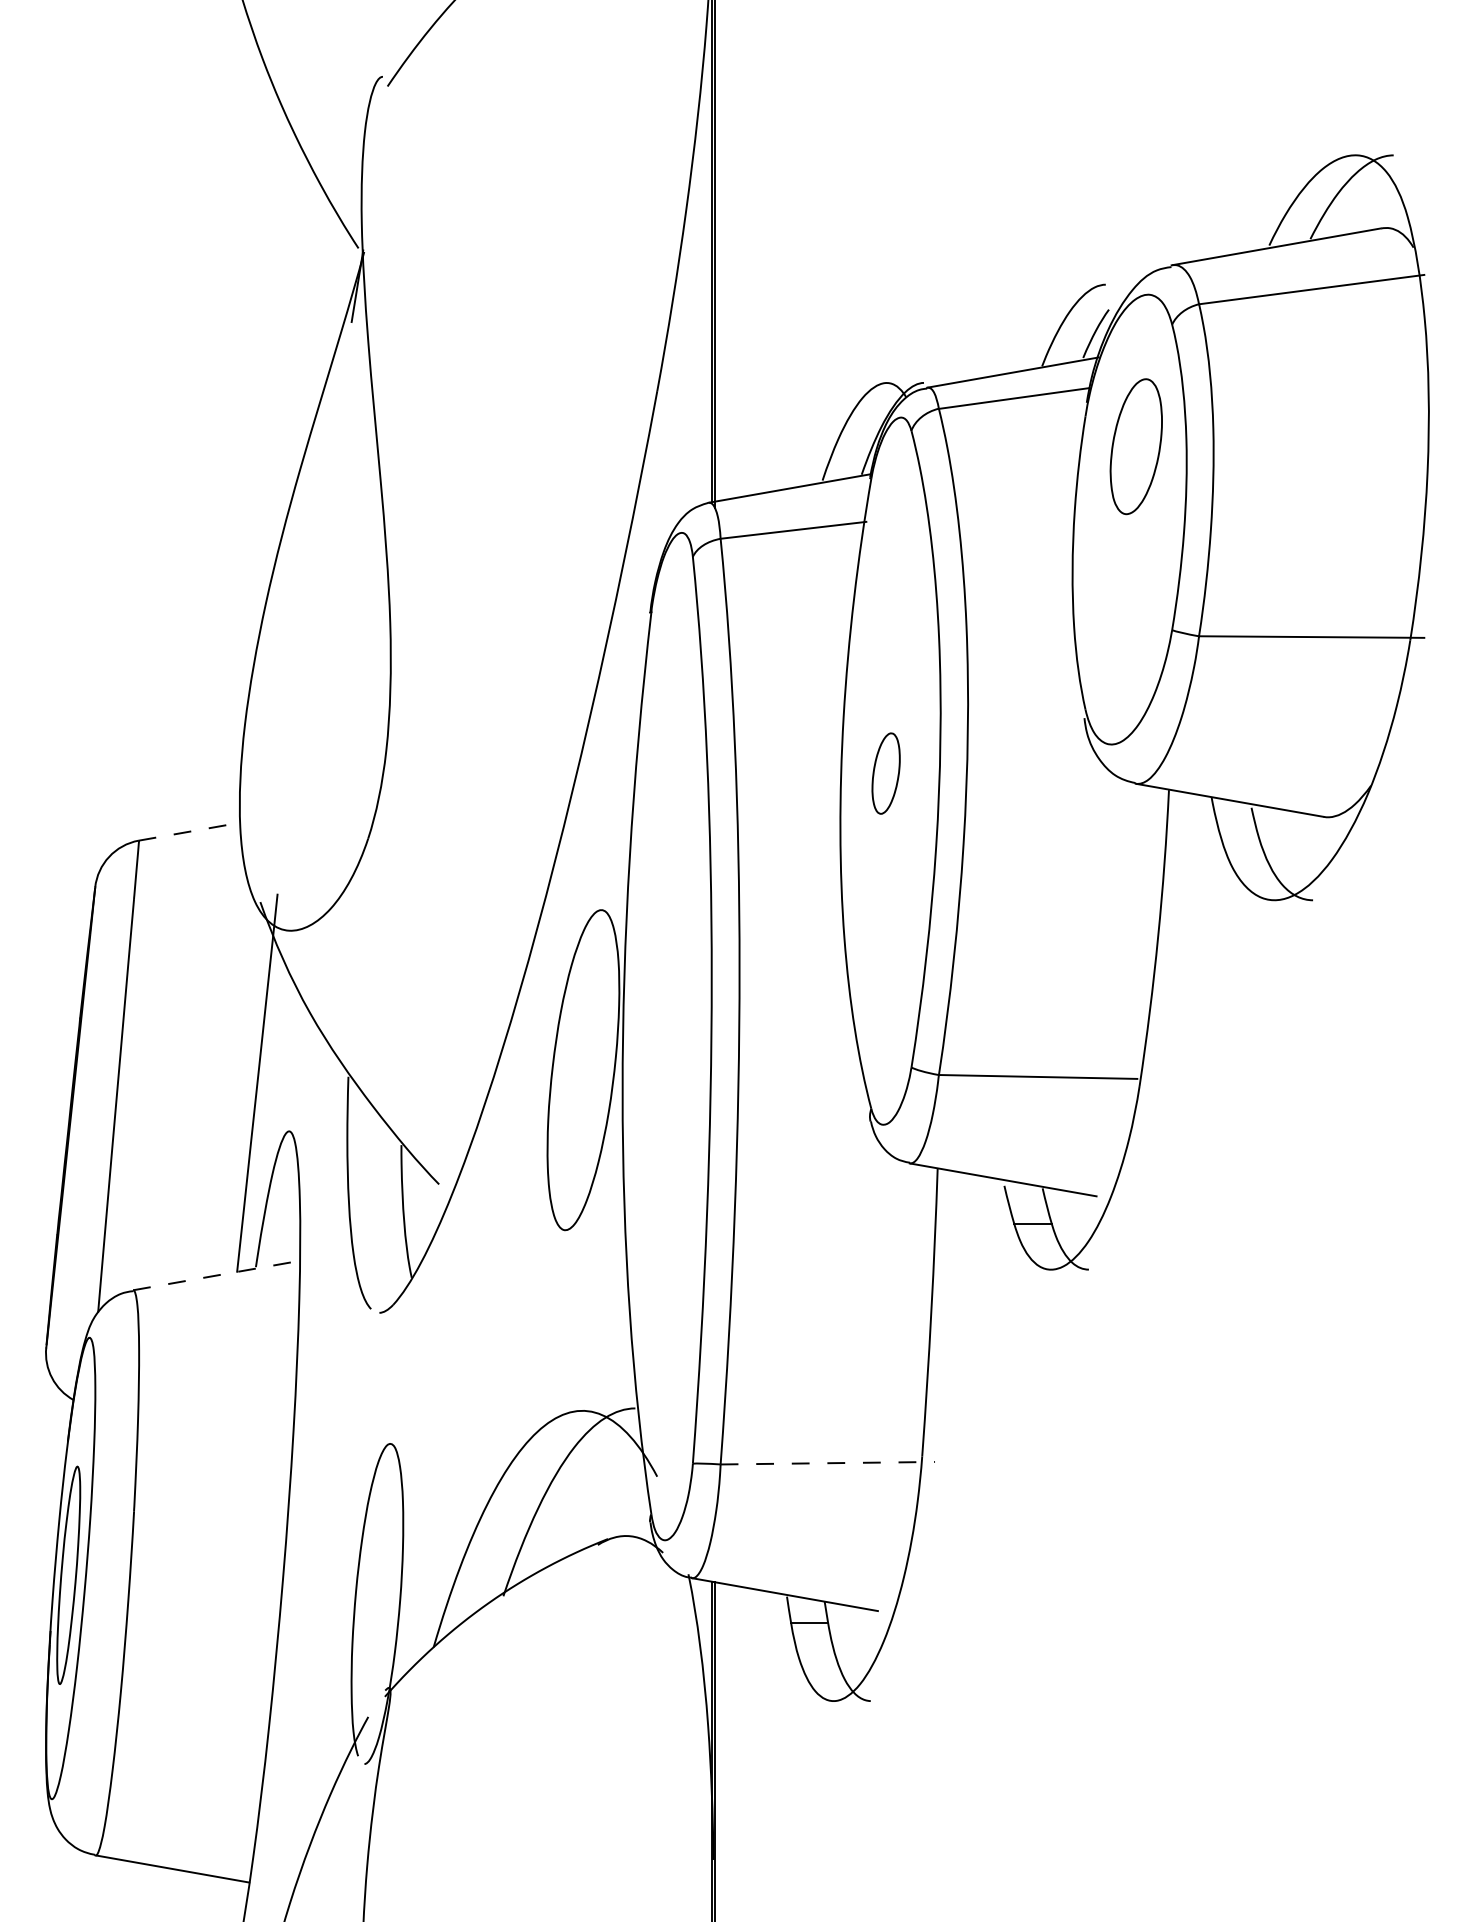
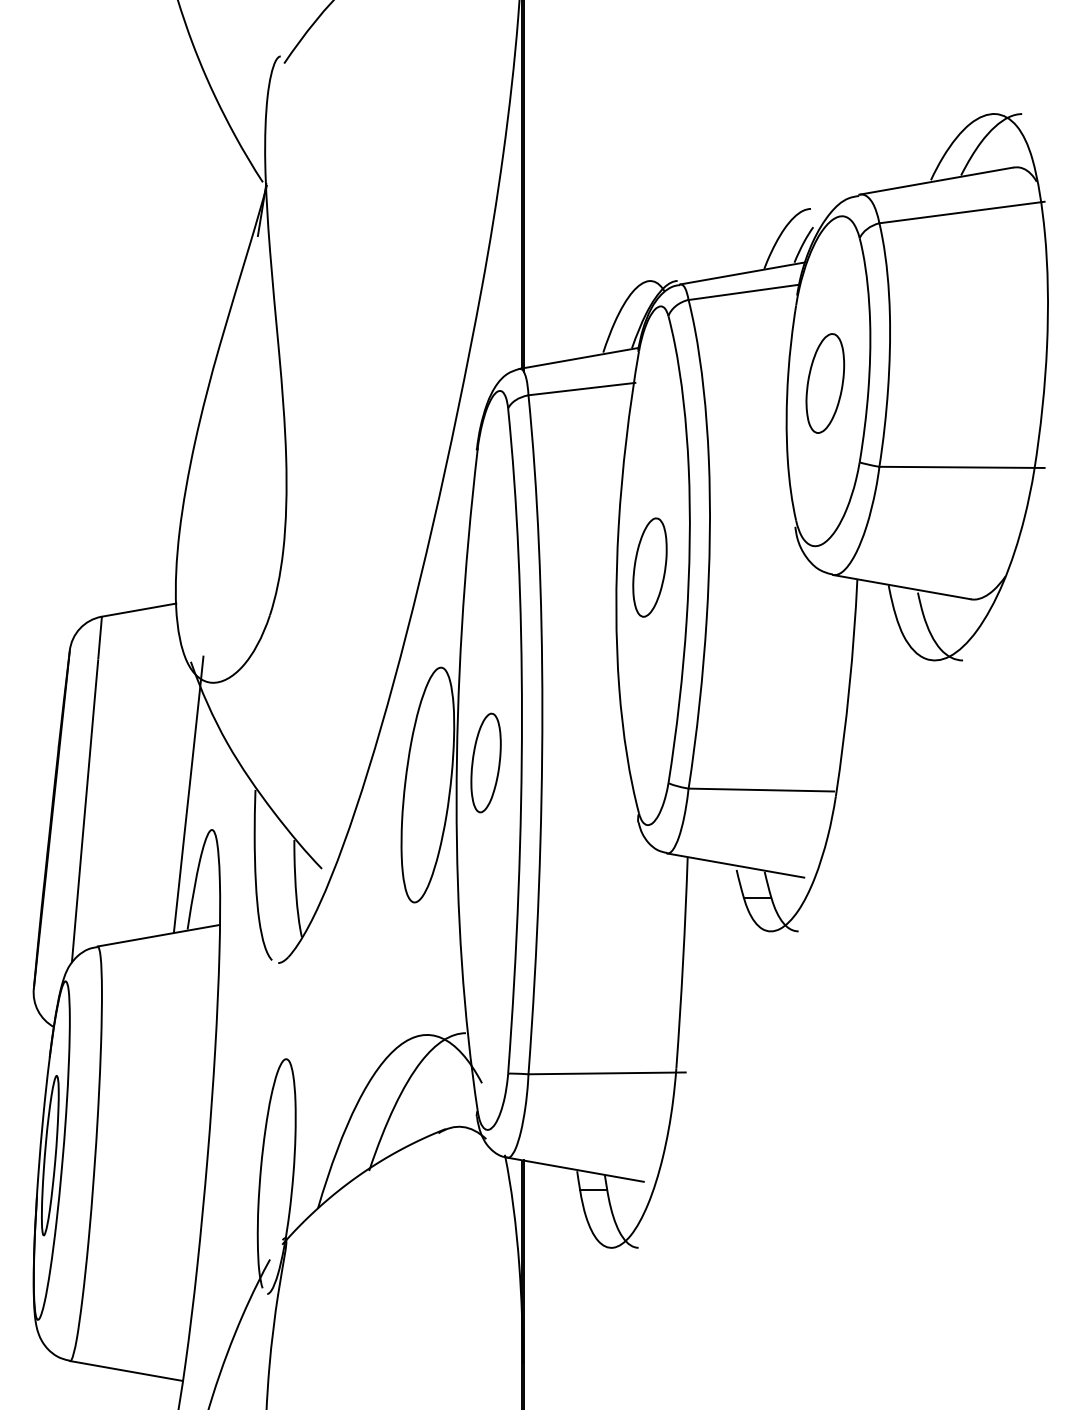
part: (1135, 446) -> (824, 383), moved
part: (885, 773) -> (649, 567), size x1.67
line: (189, 831) -> (138, 610), dashed -> solid
part: (662, 1039) -> (485, 762), added
line: (216, 1275) -> (158, 935), dashed -> solid
line: (828, 1463) -> (607, 1073), dashed -> solid

